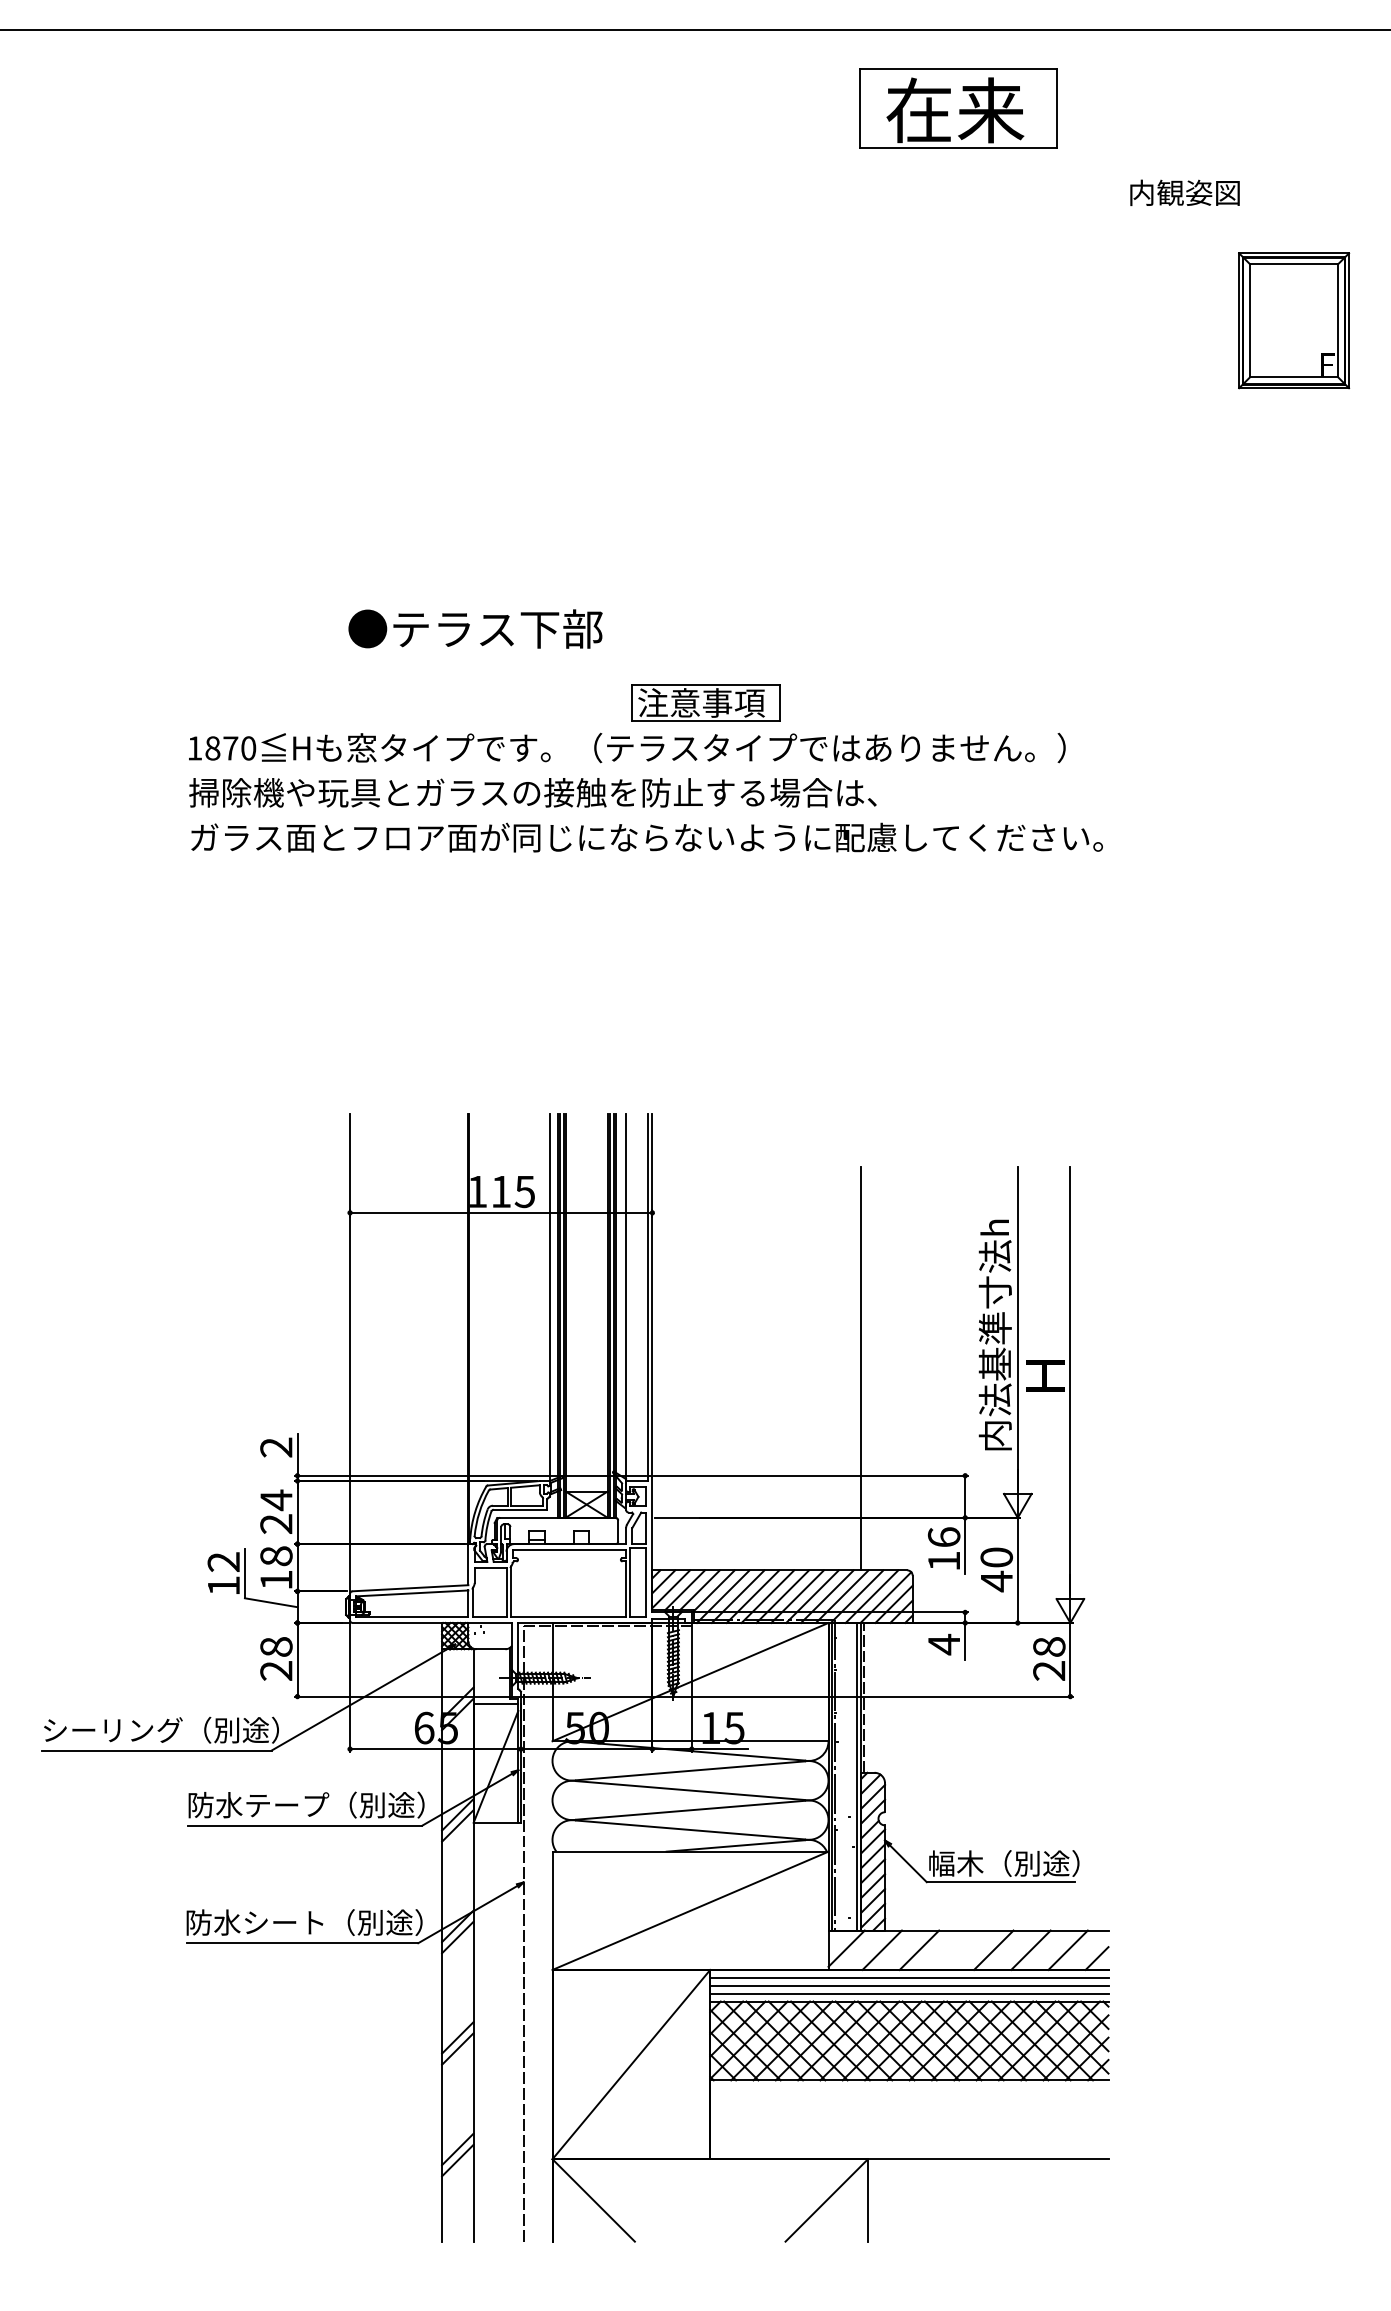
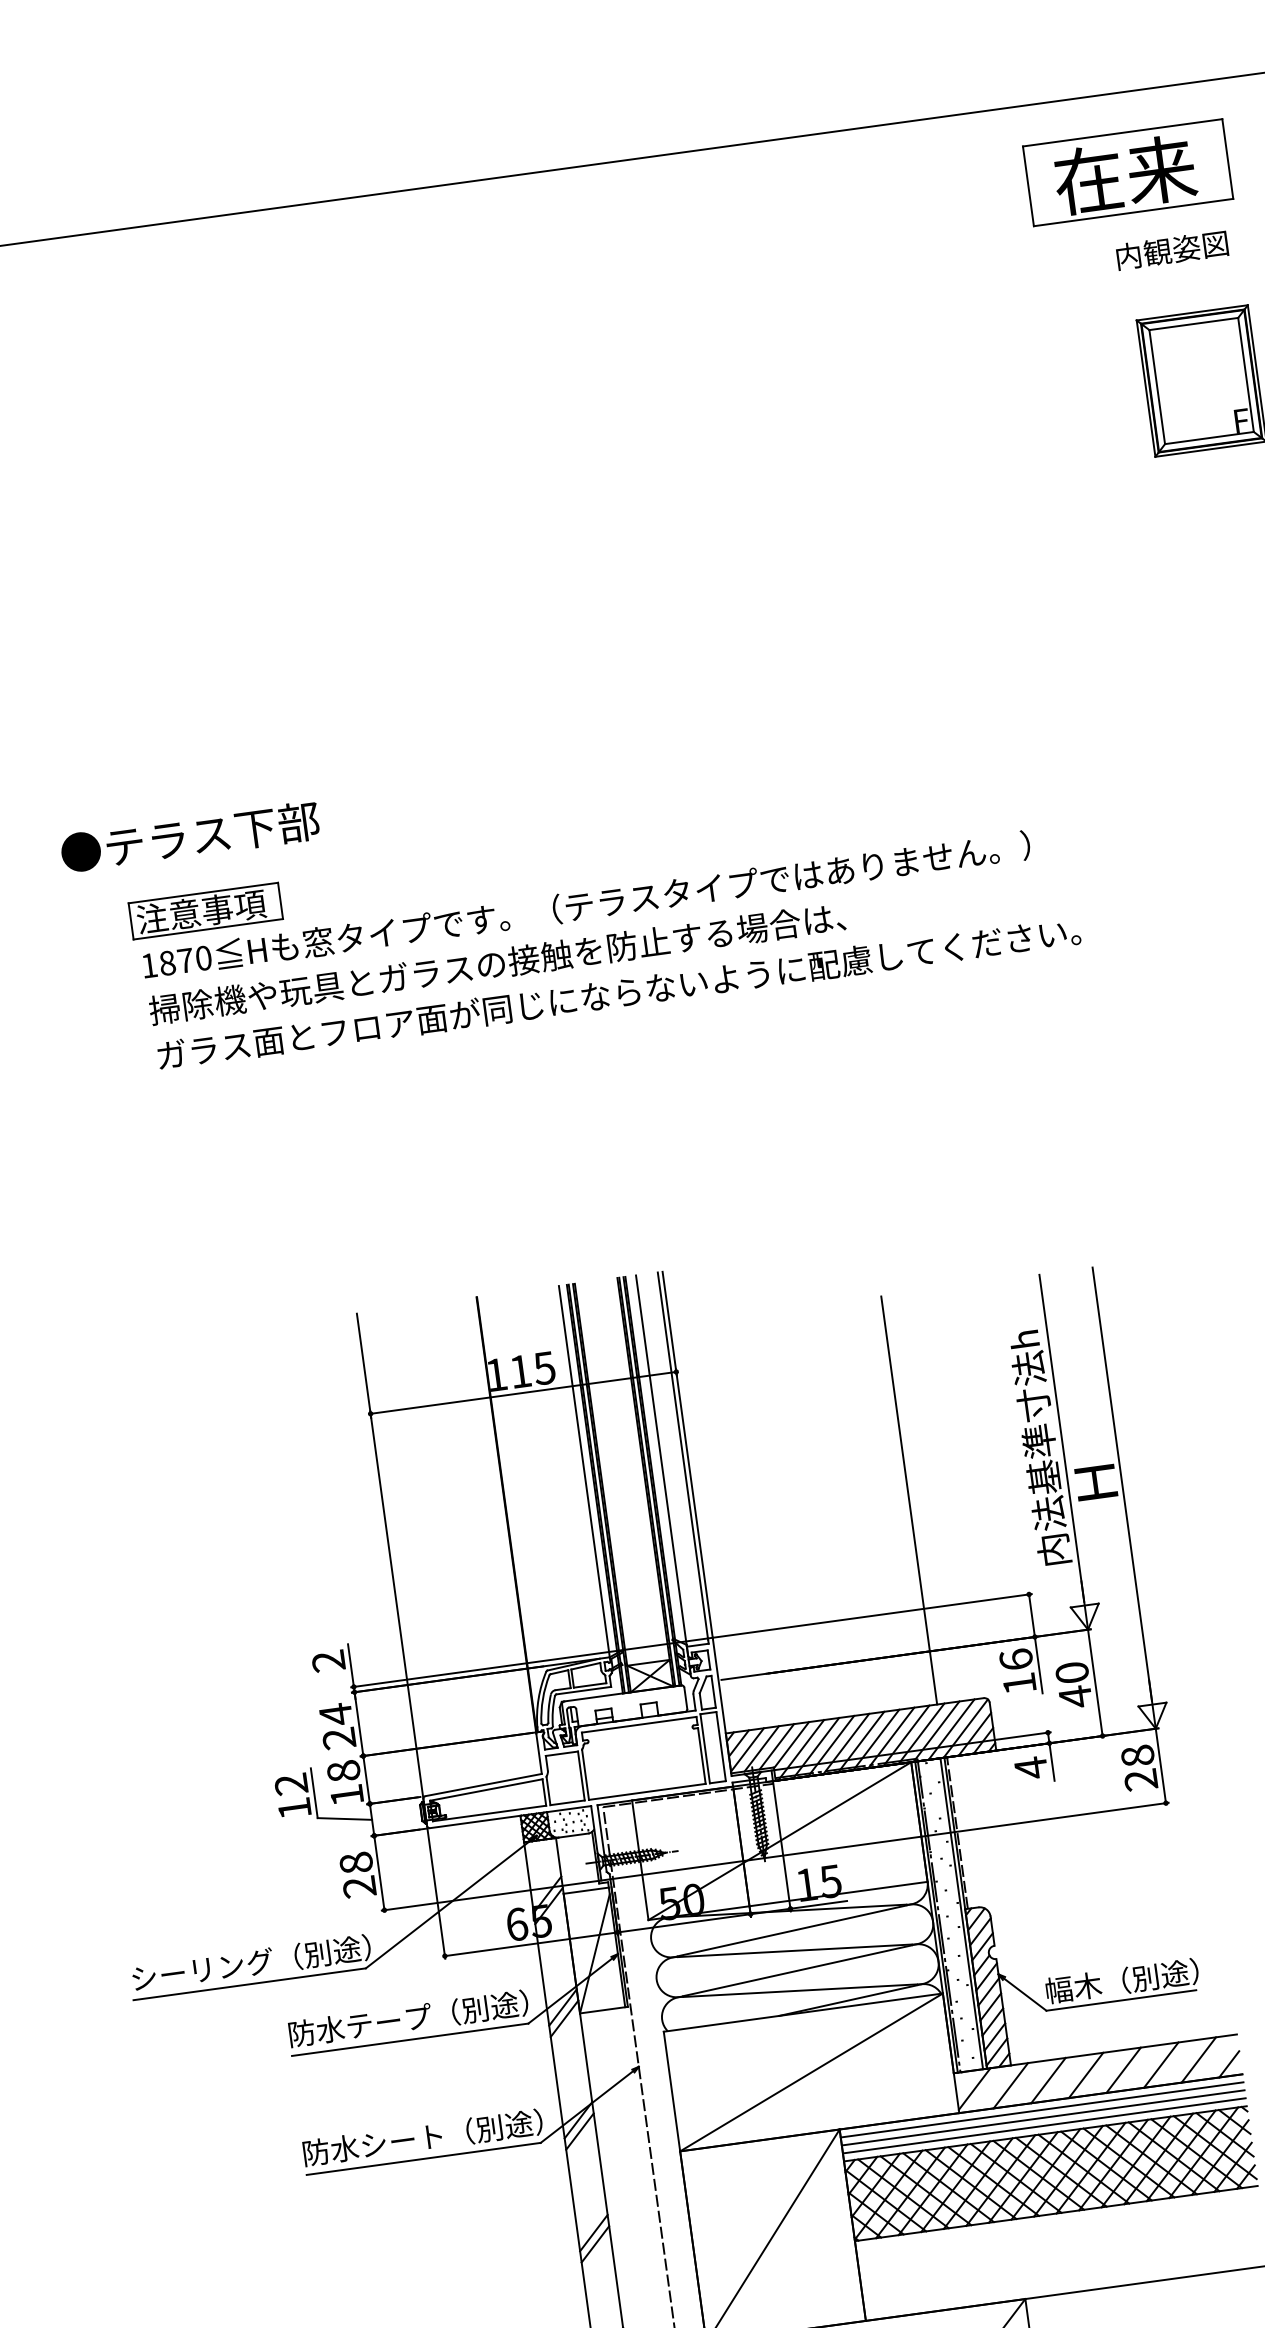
part: (958, 108) -> (1128, 172), moved
text: (1184, 192) -> (1171, 249), moved
text: (475, 628) -> (190, 836), moved
part: (705, 702) -> (205, 910), moved
line: (956, 1949) -> (1085, 2074), added

